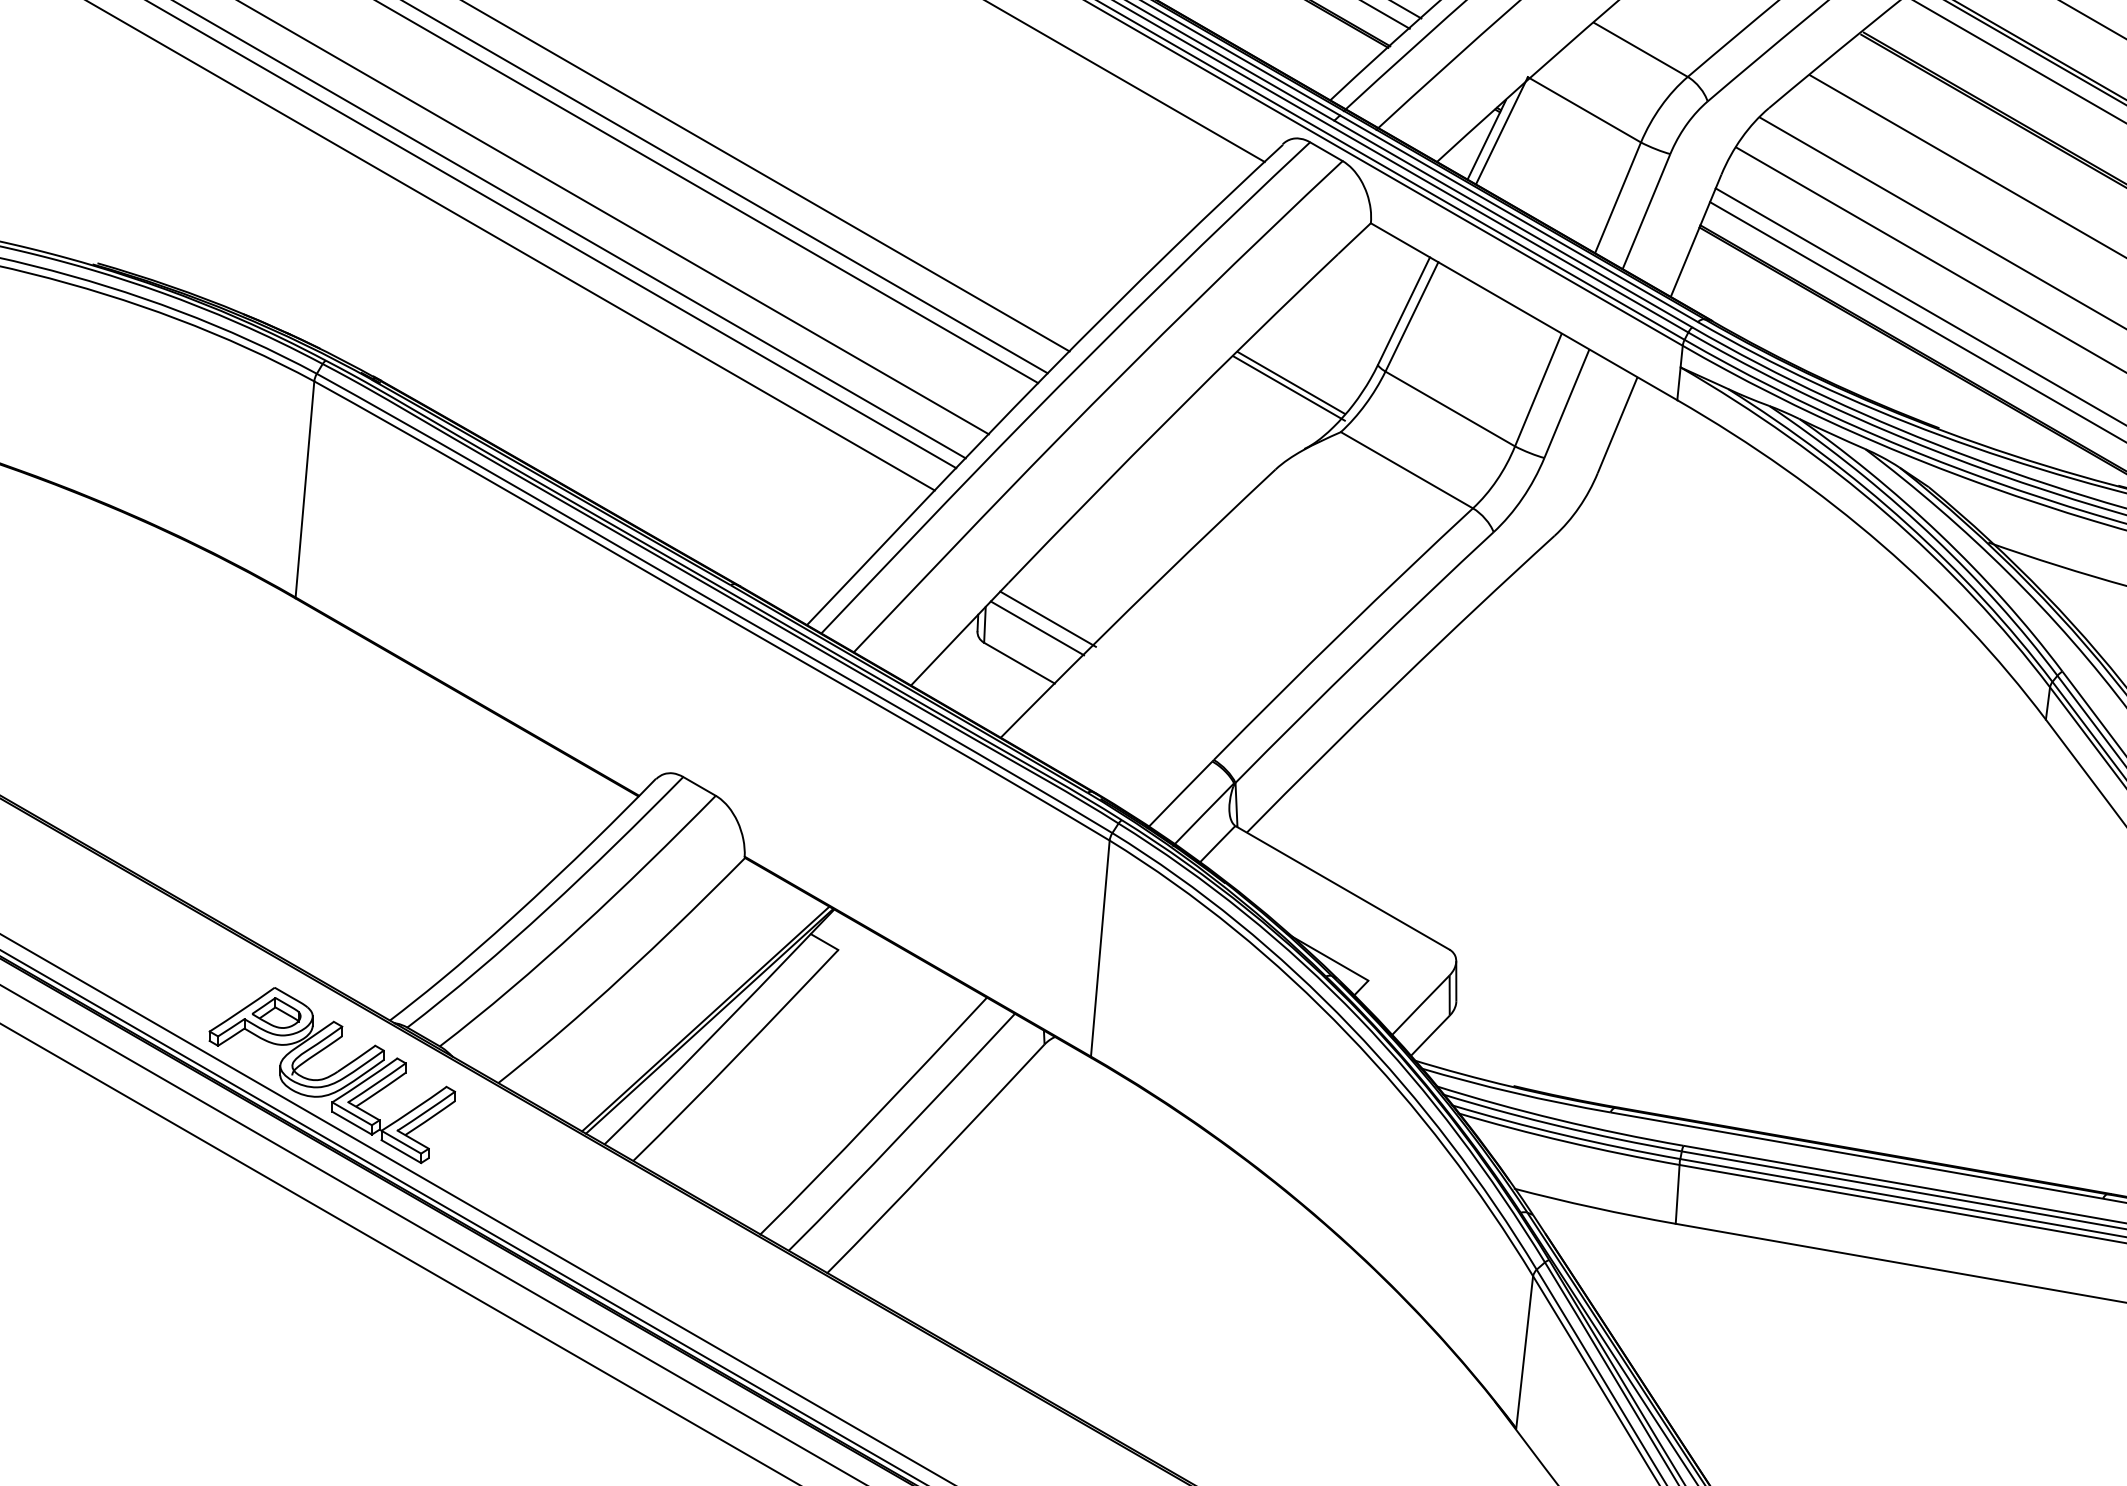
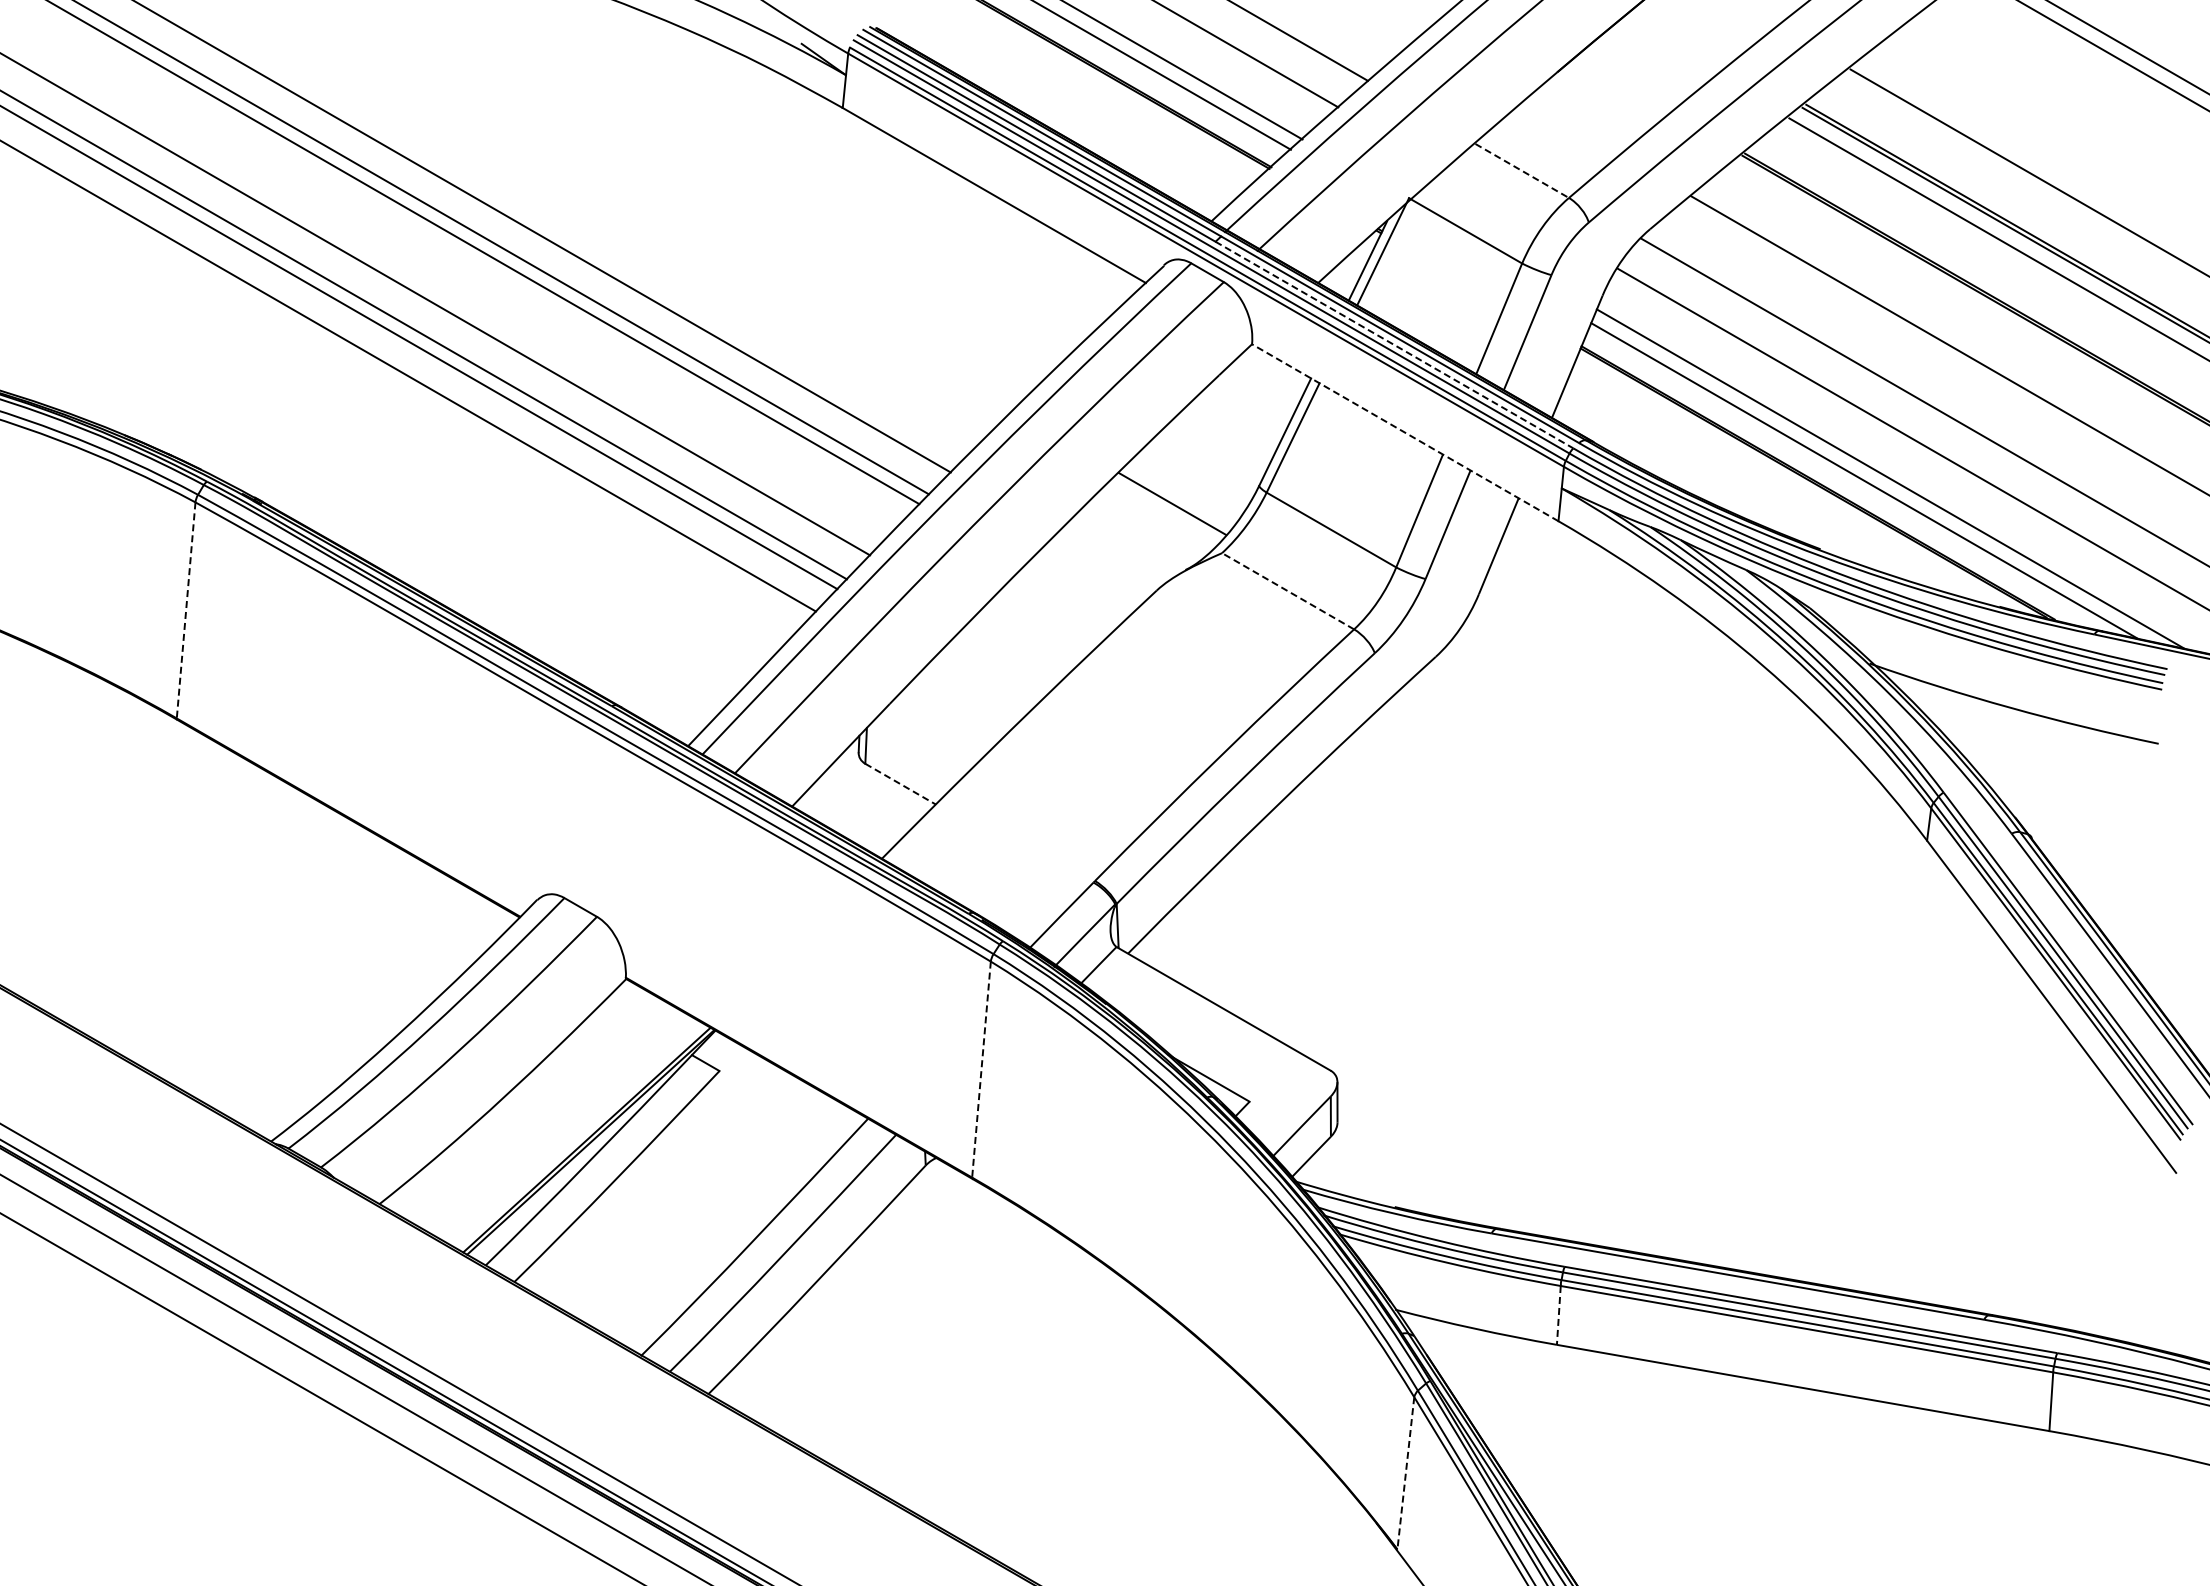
line: (1641, 49) -> (1522, 170), solid -> dashed
line: (1513, 224) -> (1394, 345), solid -> dashed
line: (1524, 311) -> (1405, 432), solid -> dashed
line: (1289, 388) -> (1170, 509), removed
line: (1406, 470) -> (1287, 591), solid -> dashed
line: (305, 489) -> (186, 610), solid -> dashed
line: (1048, 618) -> (929, 739), removed
line: (1037, 628) -> (918, 749), removed
line: (1019, 663) -> (900, 784), solid -> dashed
line: (1100, 949) -> (981, 1070), solid -> dashed
part: (332, 1075) -> (213, 1196), removed
line: (1677, 1194) -> (1558, 1315), solid -> dashed
line: (1524, 1352) -> (1405, 1473), solid -> dashed

